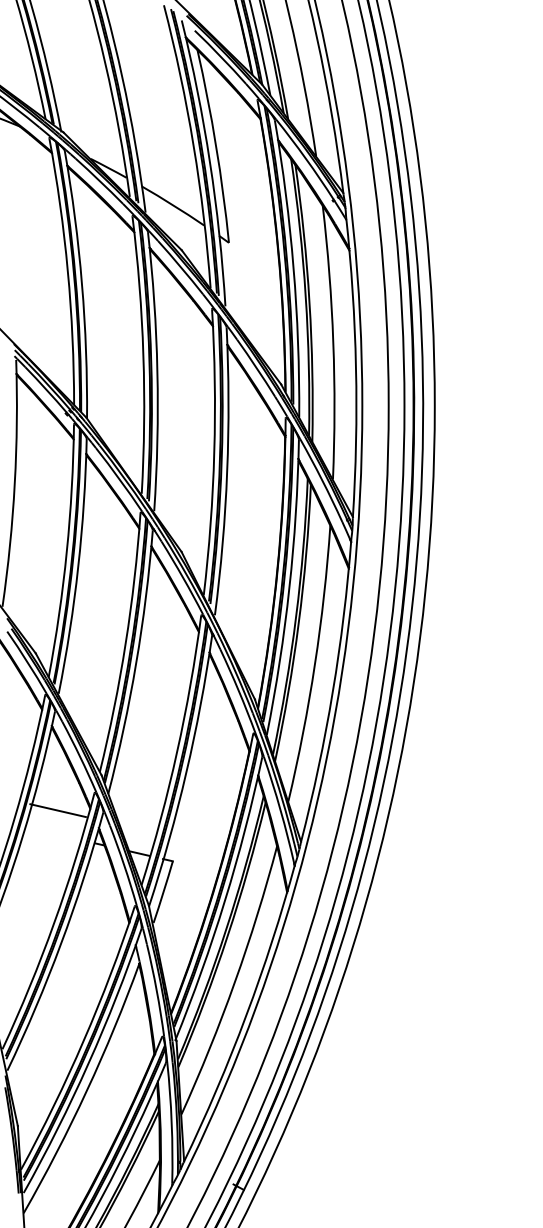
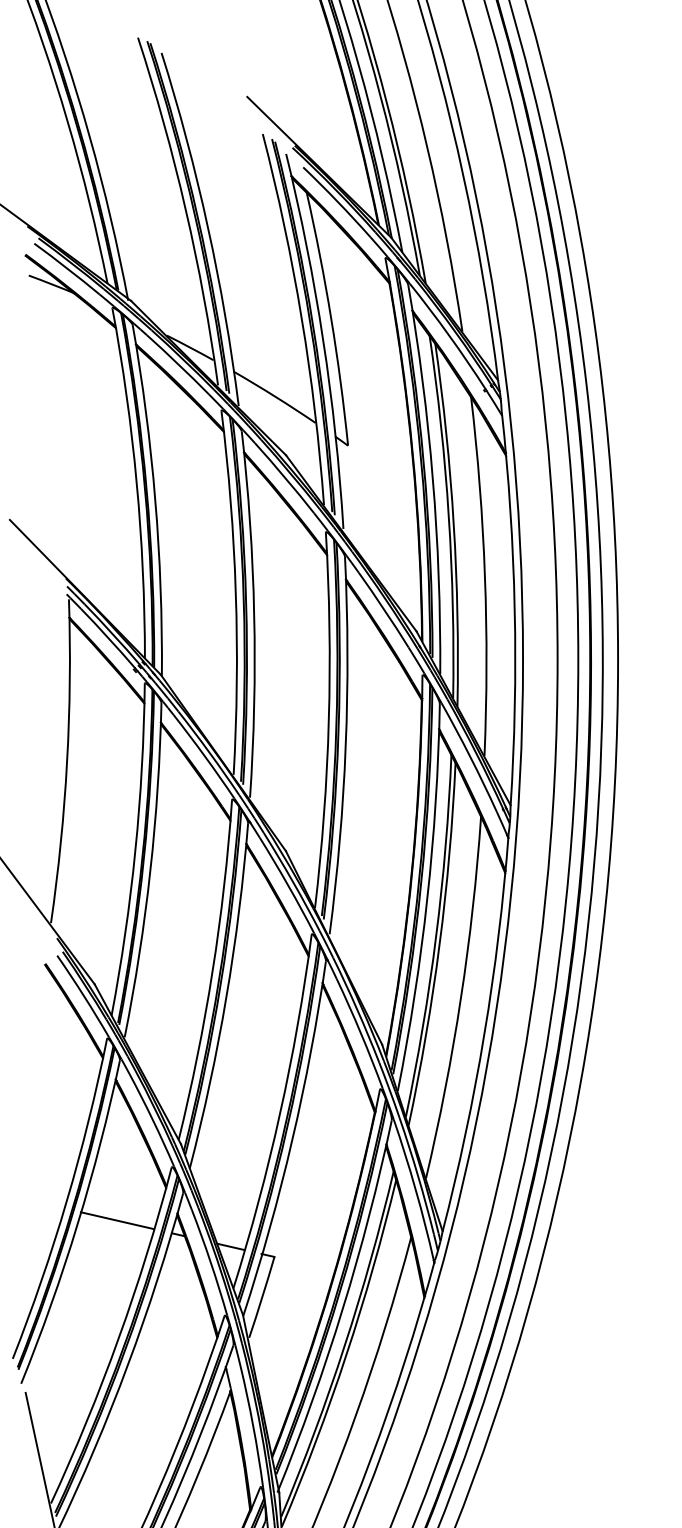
line: (57, 810) -> (116, 1220), moved

